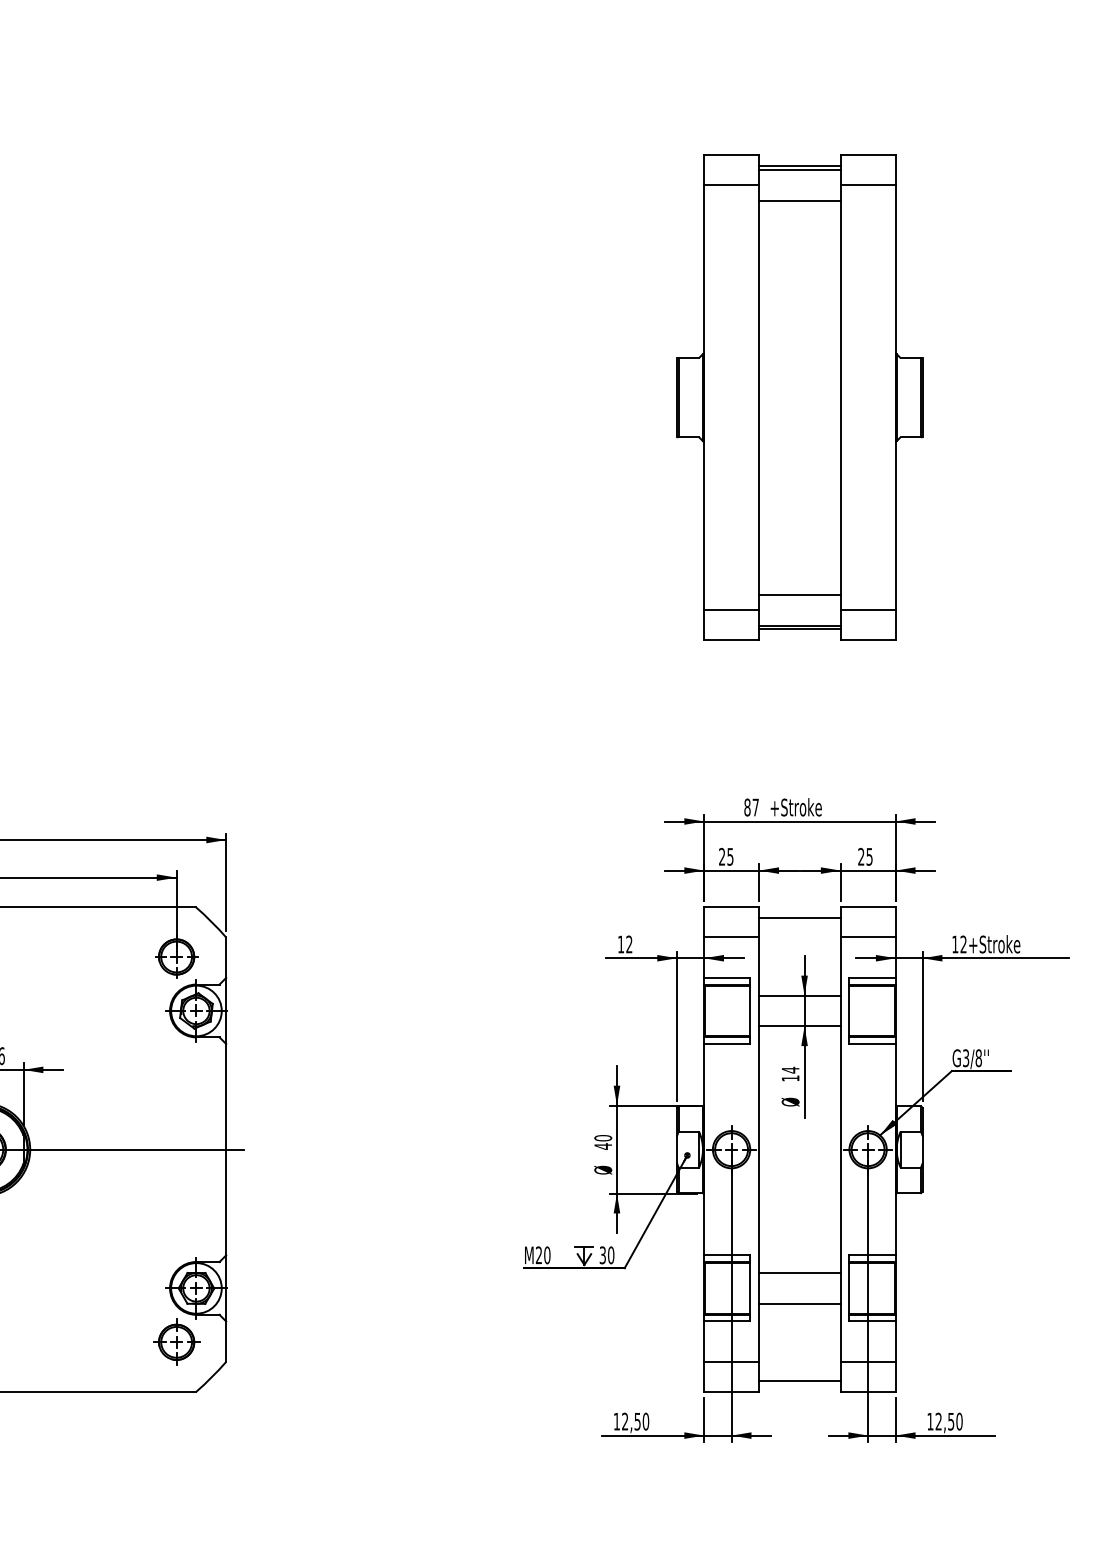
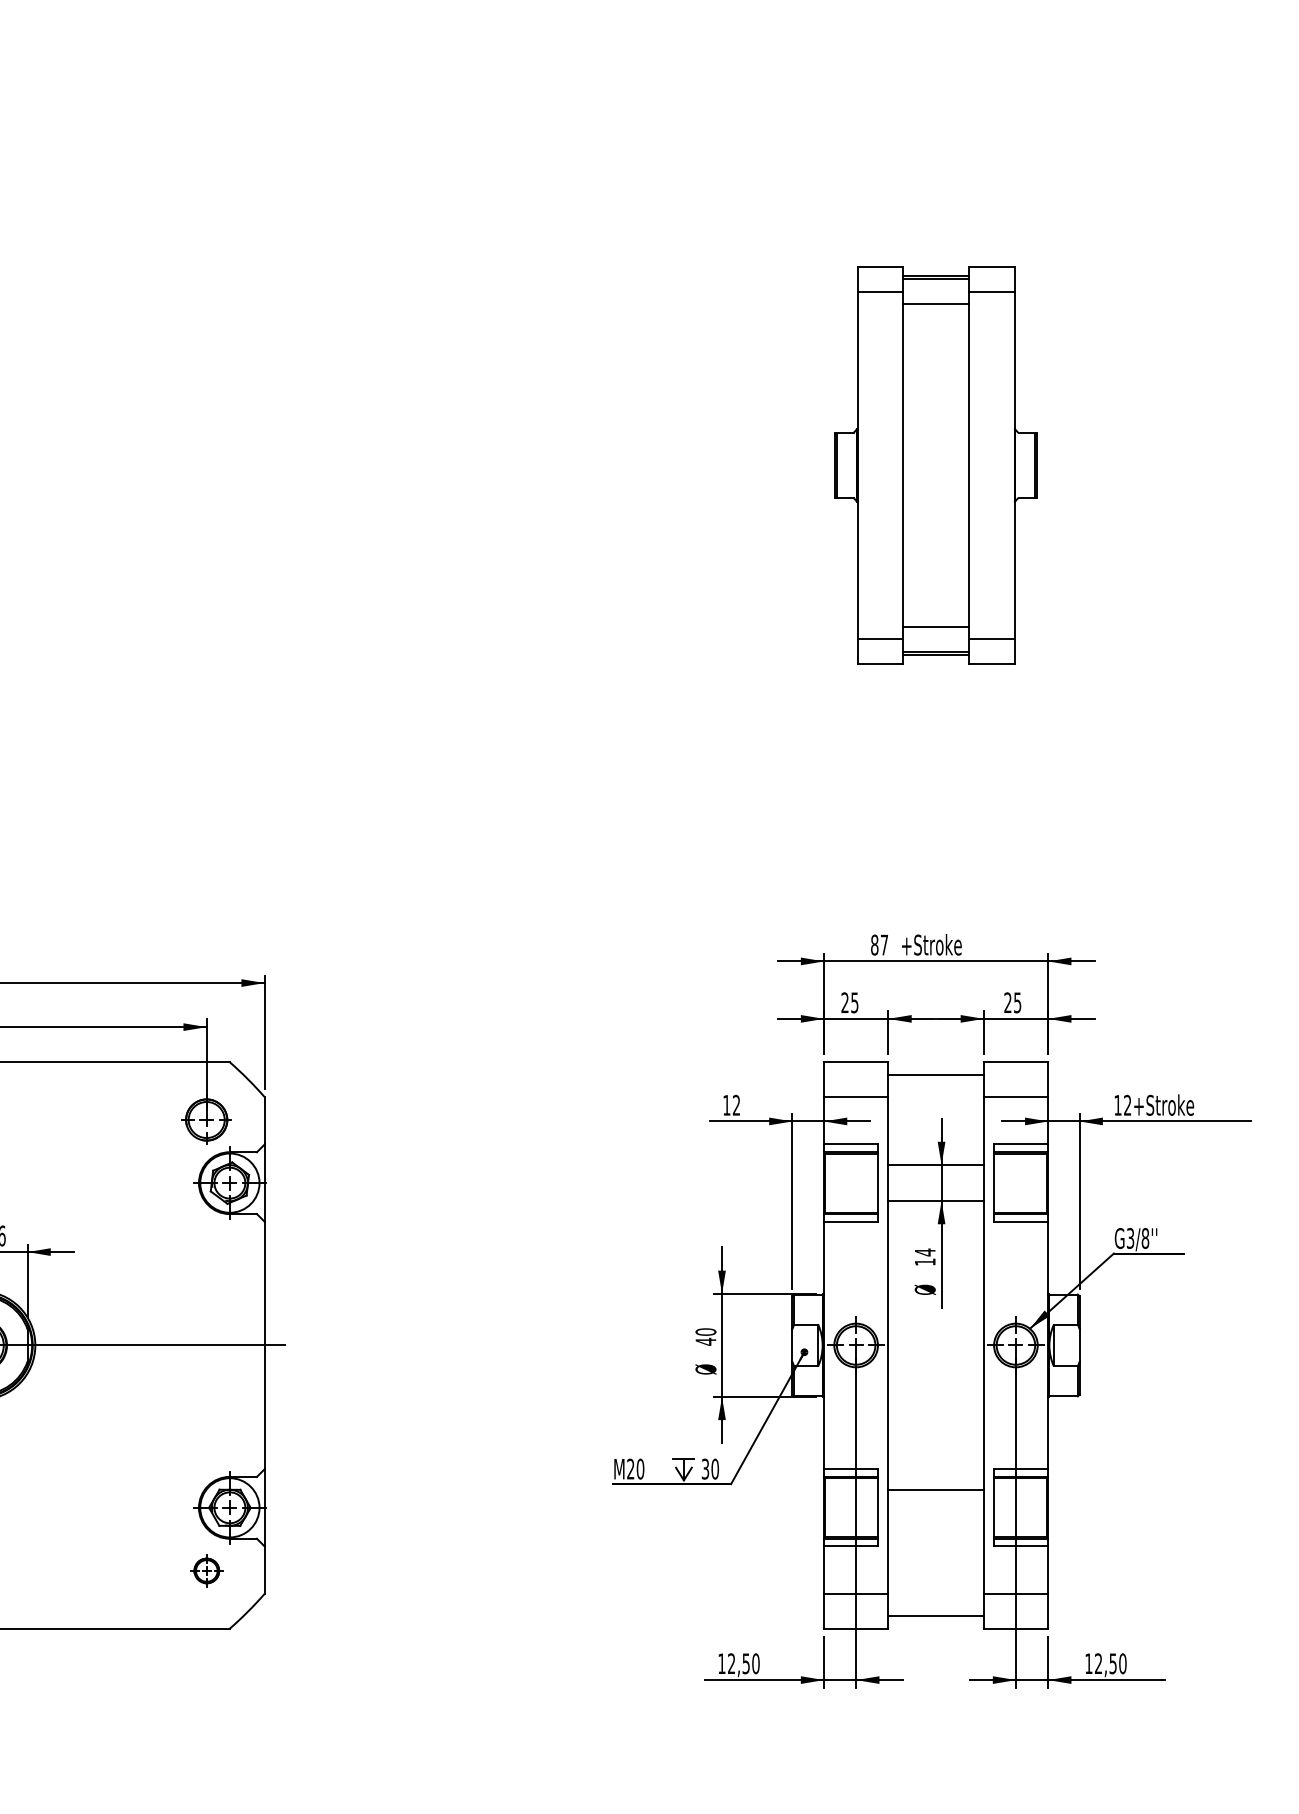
part: (799, 397) -> (935, 465), size x0.7
line: (799, 1303) -> (935, 1525), removed
part: (176, 1341) -> (206, 1570), size x0.6

